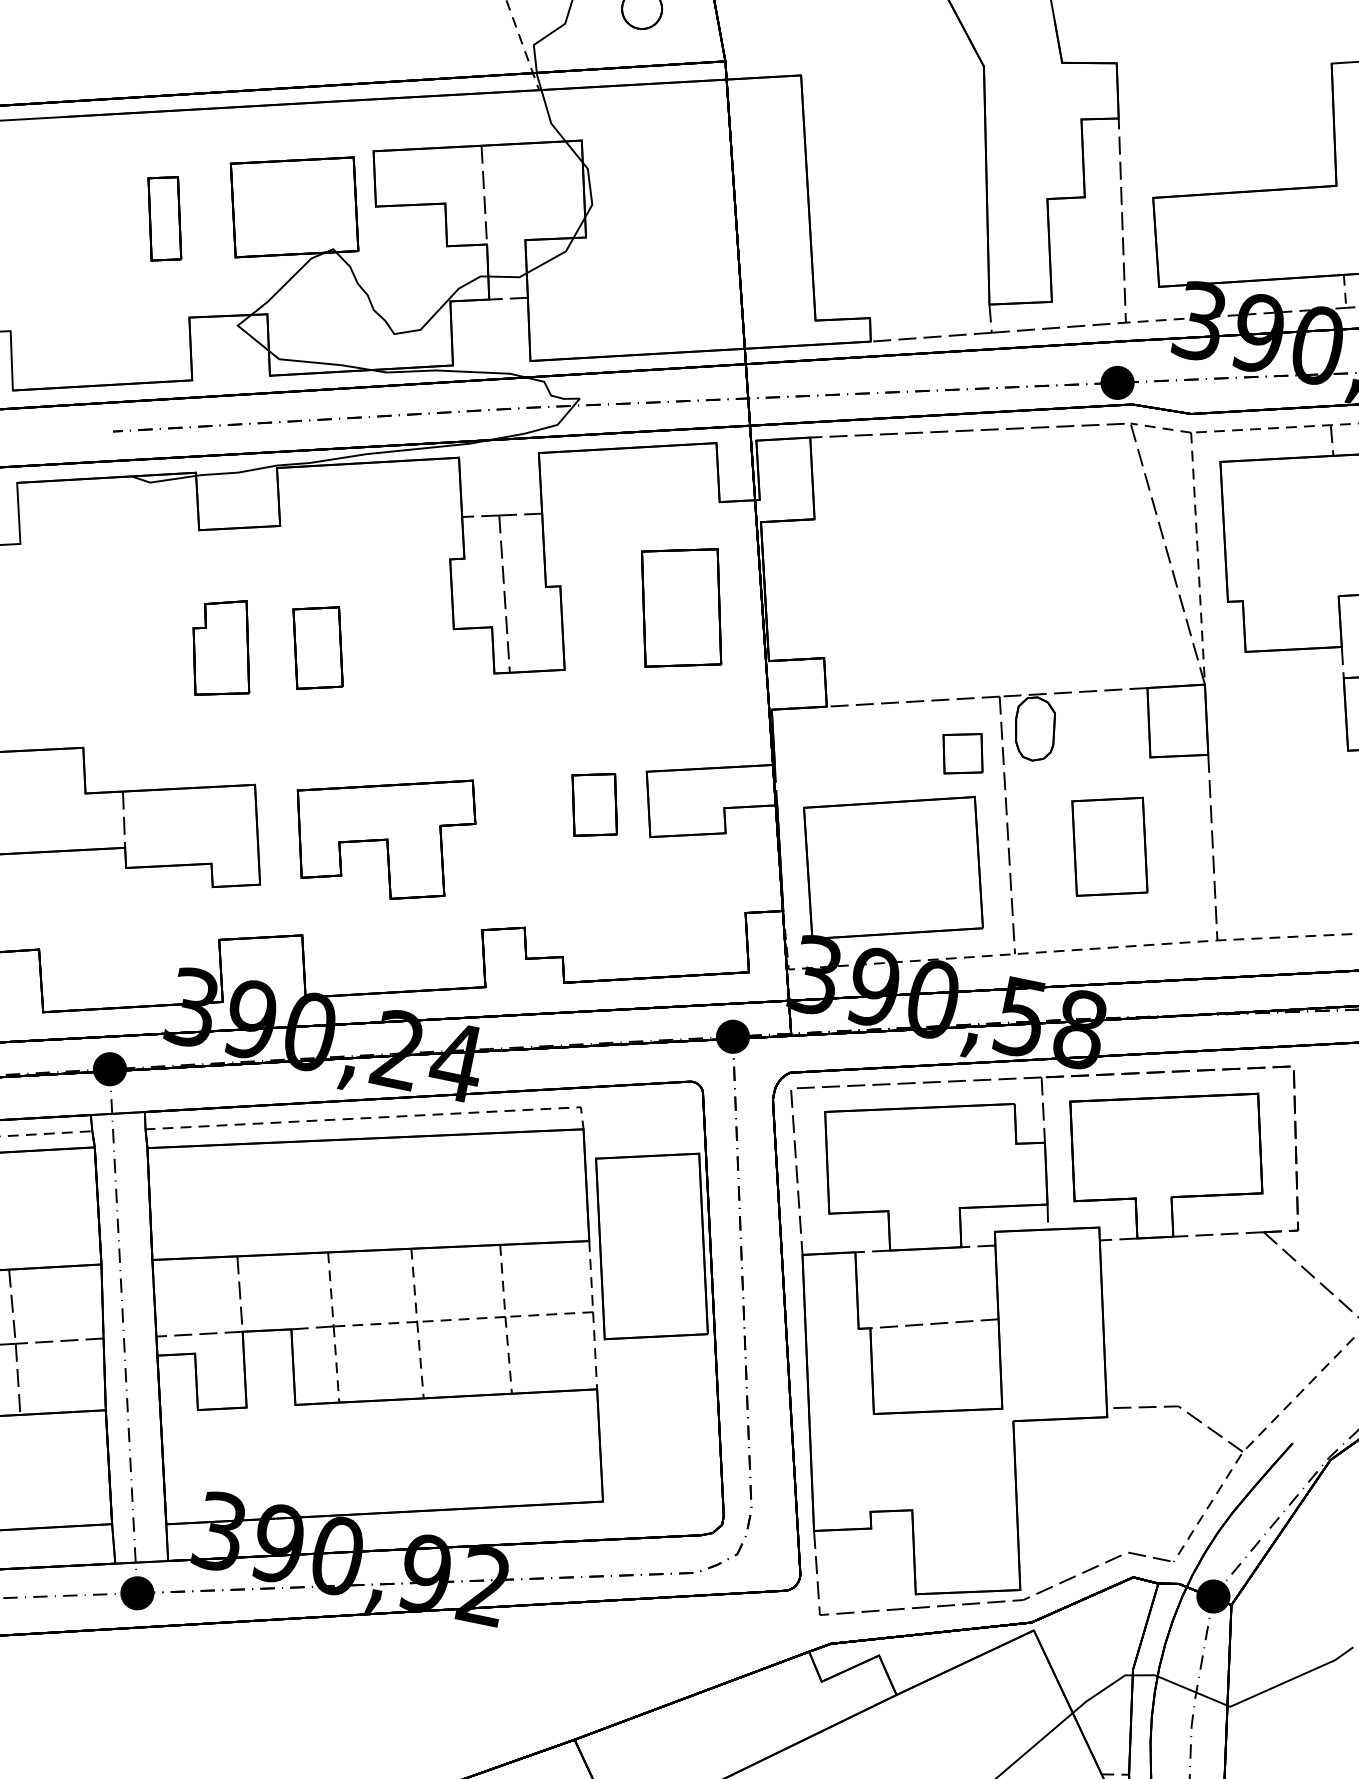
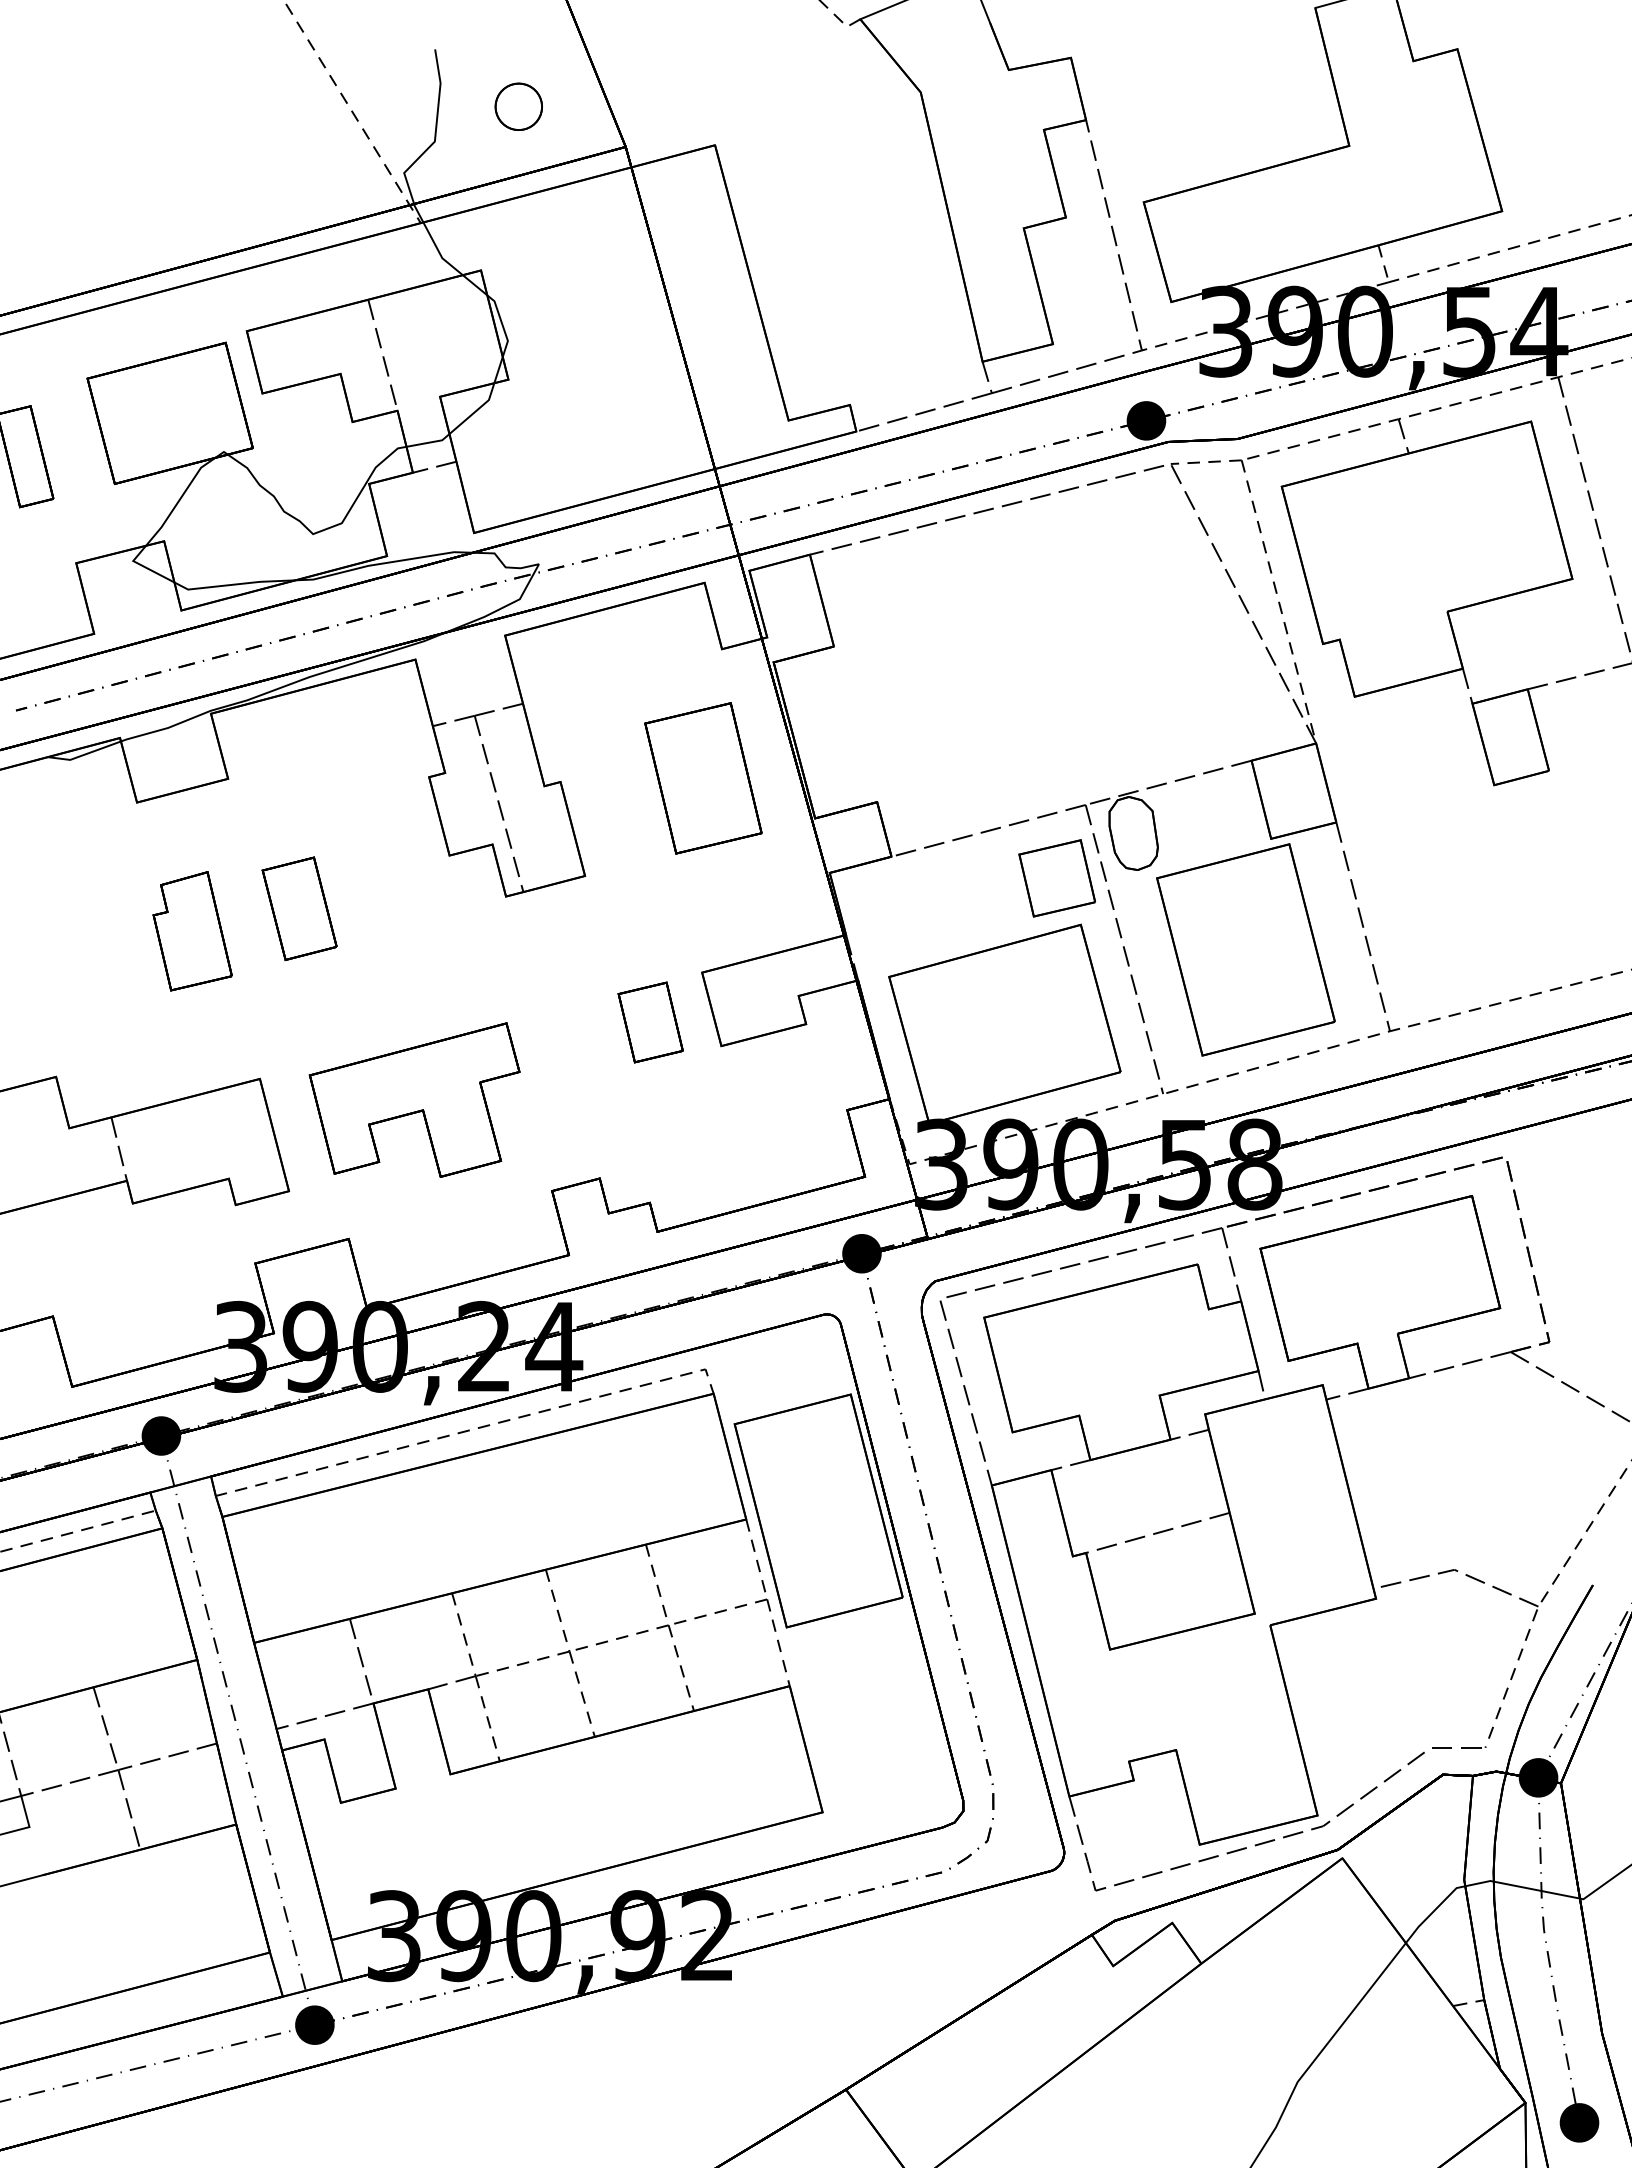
part: (963, 753) -> (1057, 878), size x1.43
part: (1109, 846) -> (1245, 949), size x1.67

